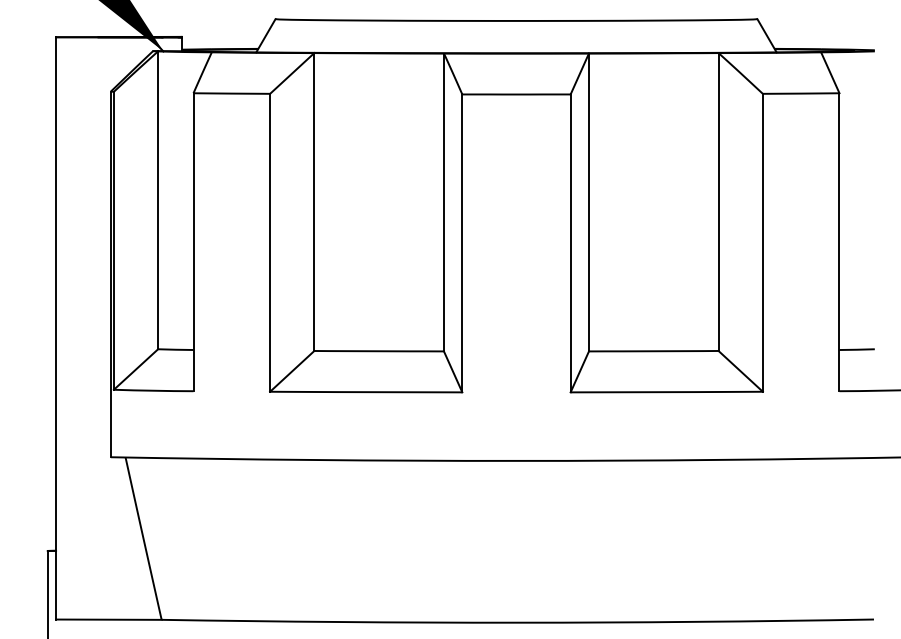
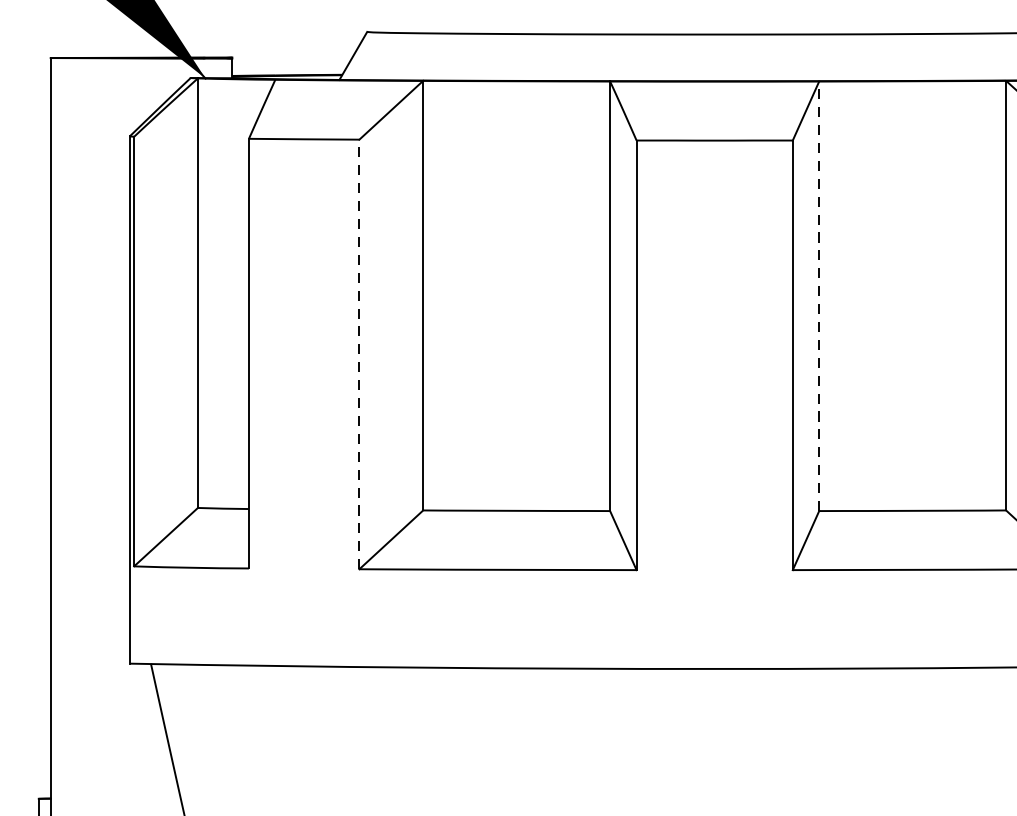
line: (588, 202) -> (818, 296), solid -> dashed
line: (270, 242) -> (359, 354), solid -> dashed

